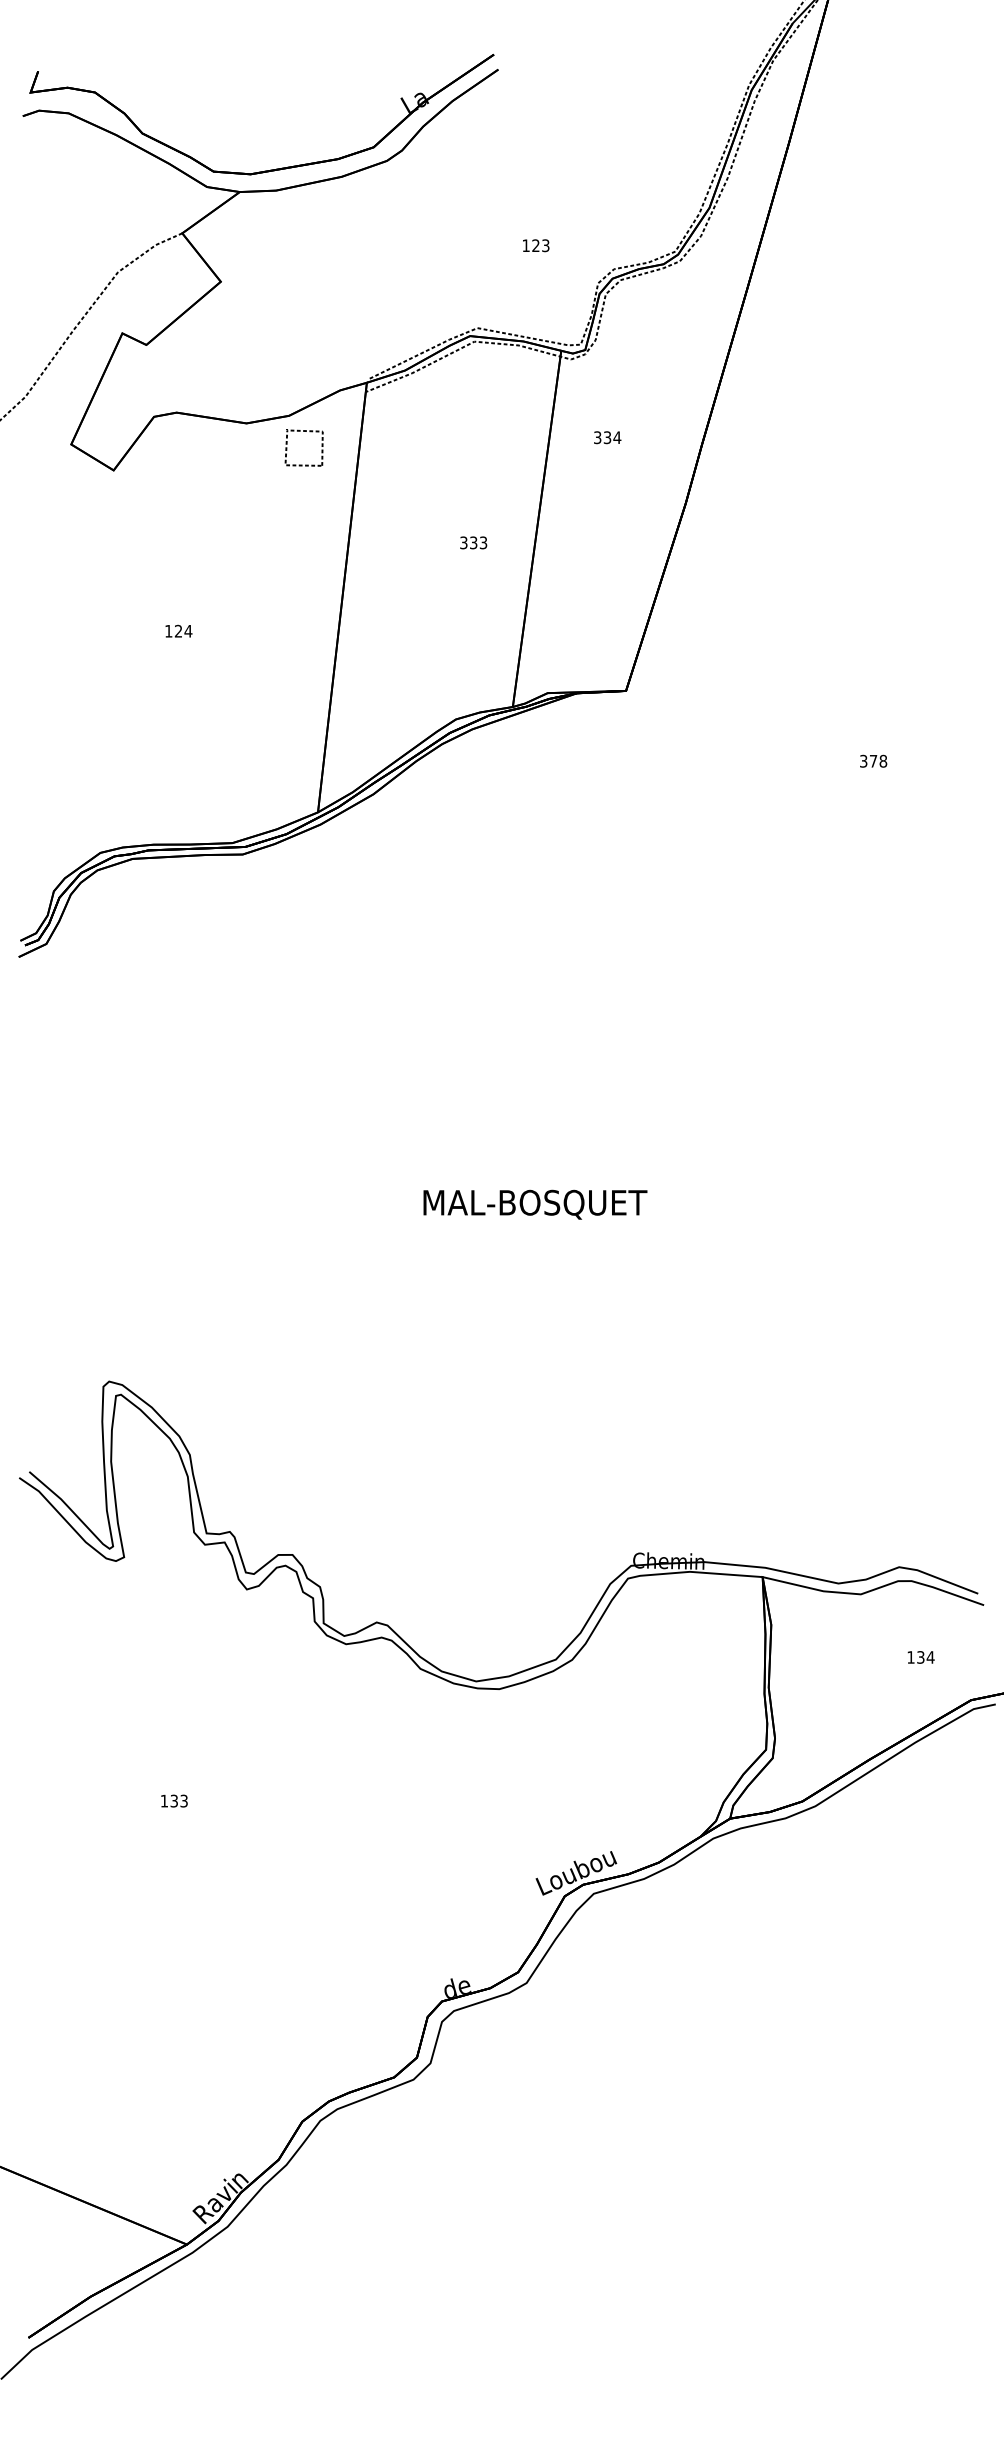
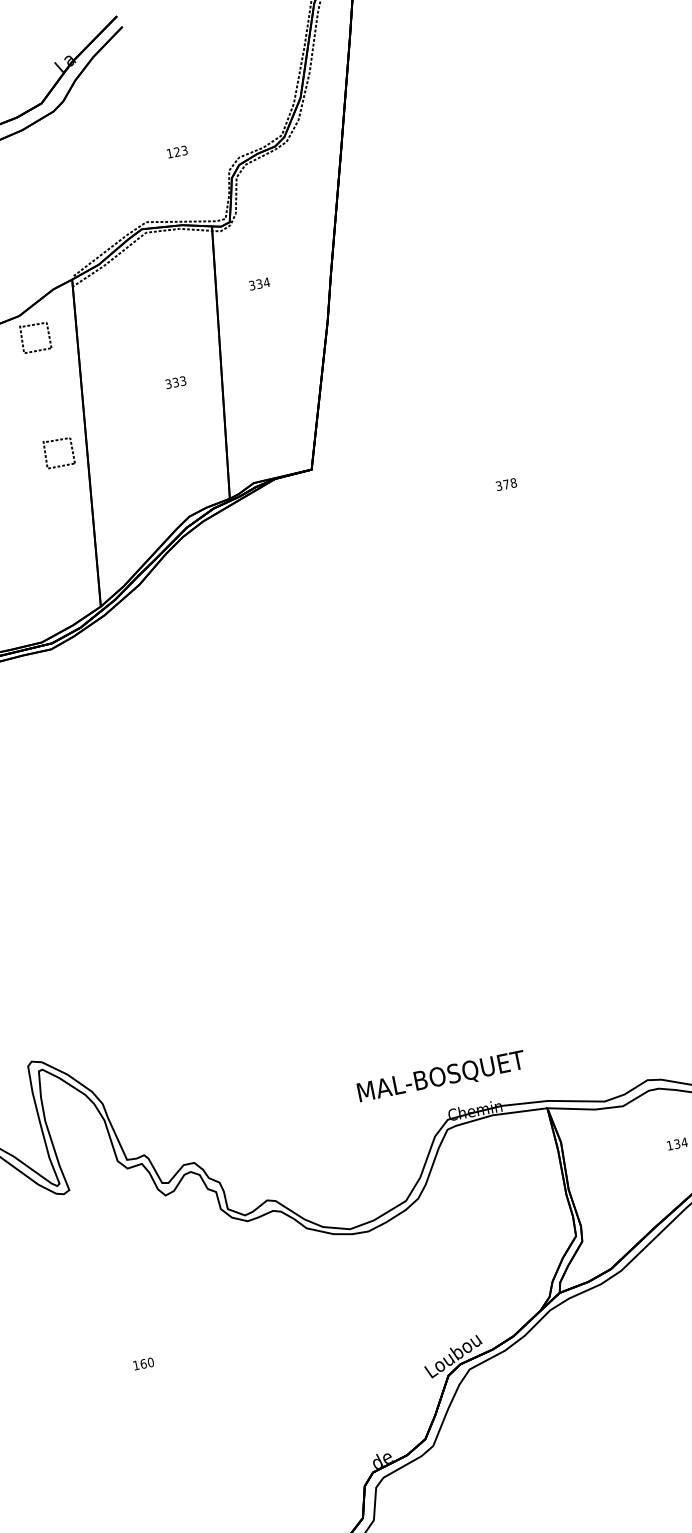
part: (303, 586) -> (55, 440), added
text: (535, 1204) -> (441, 1077), moved
text: (178, 1800) -> (146, 1362), 133 -> 160

